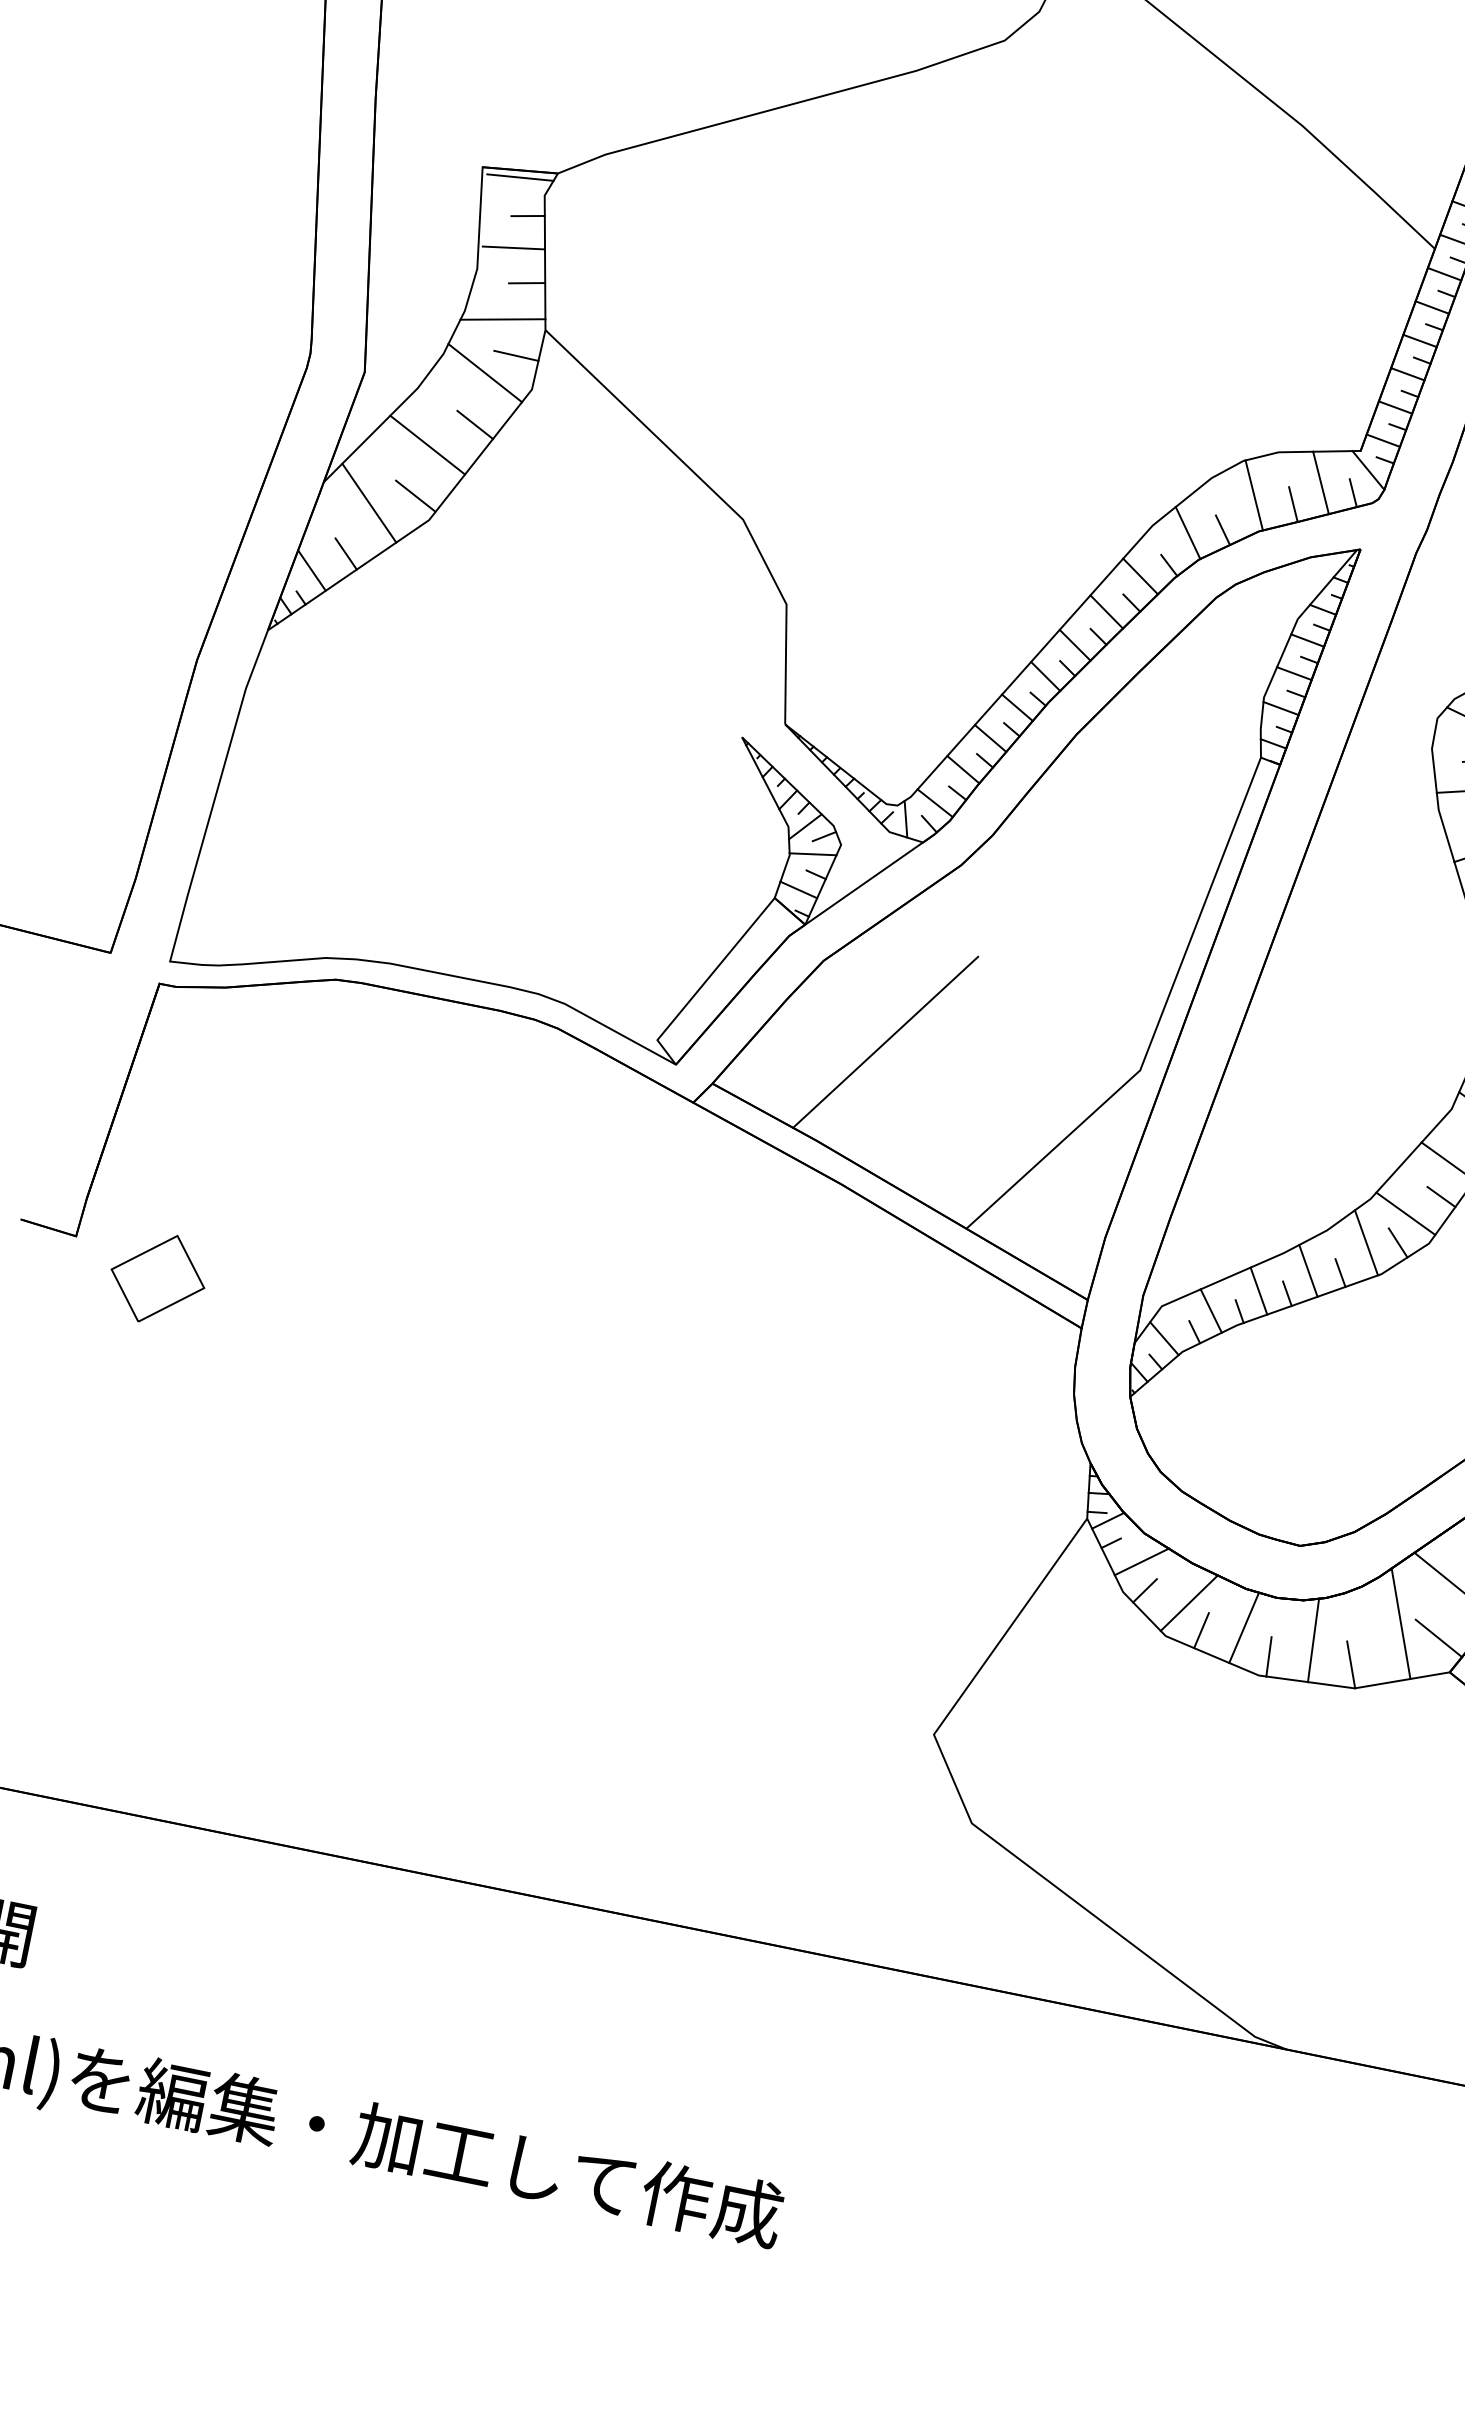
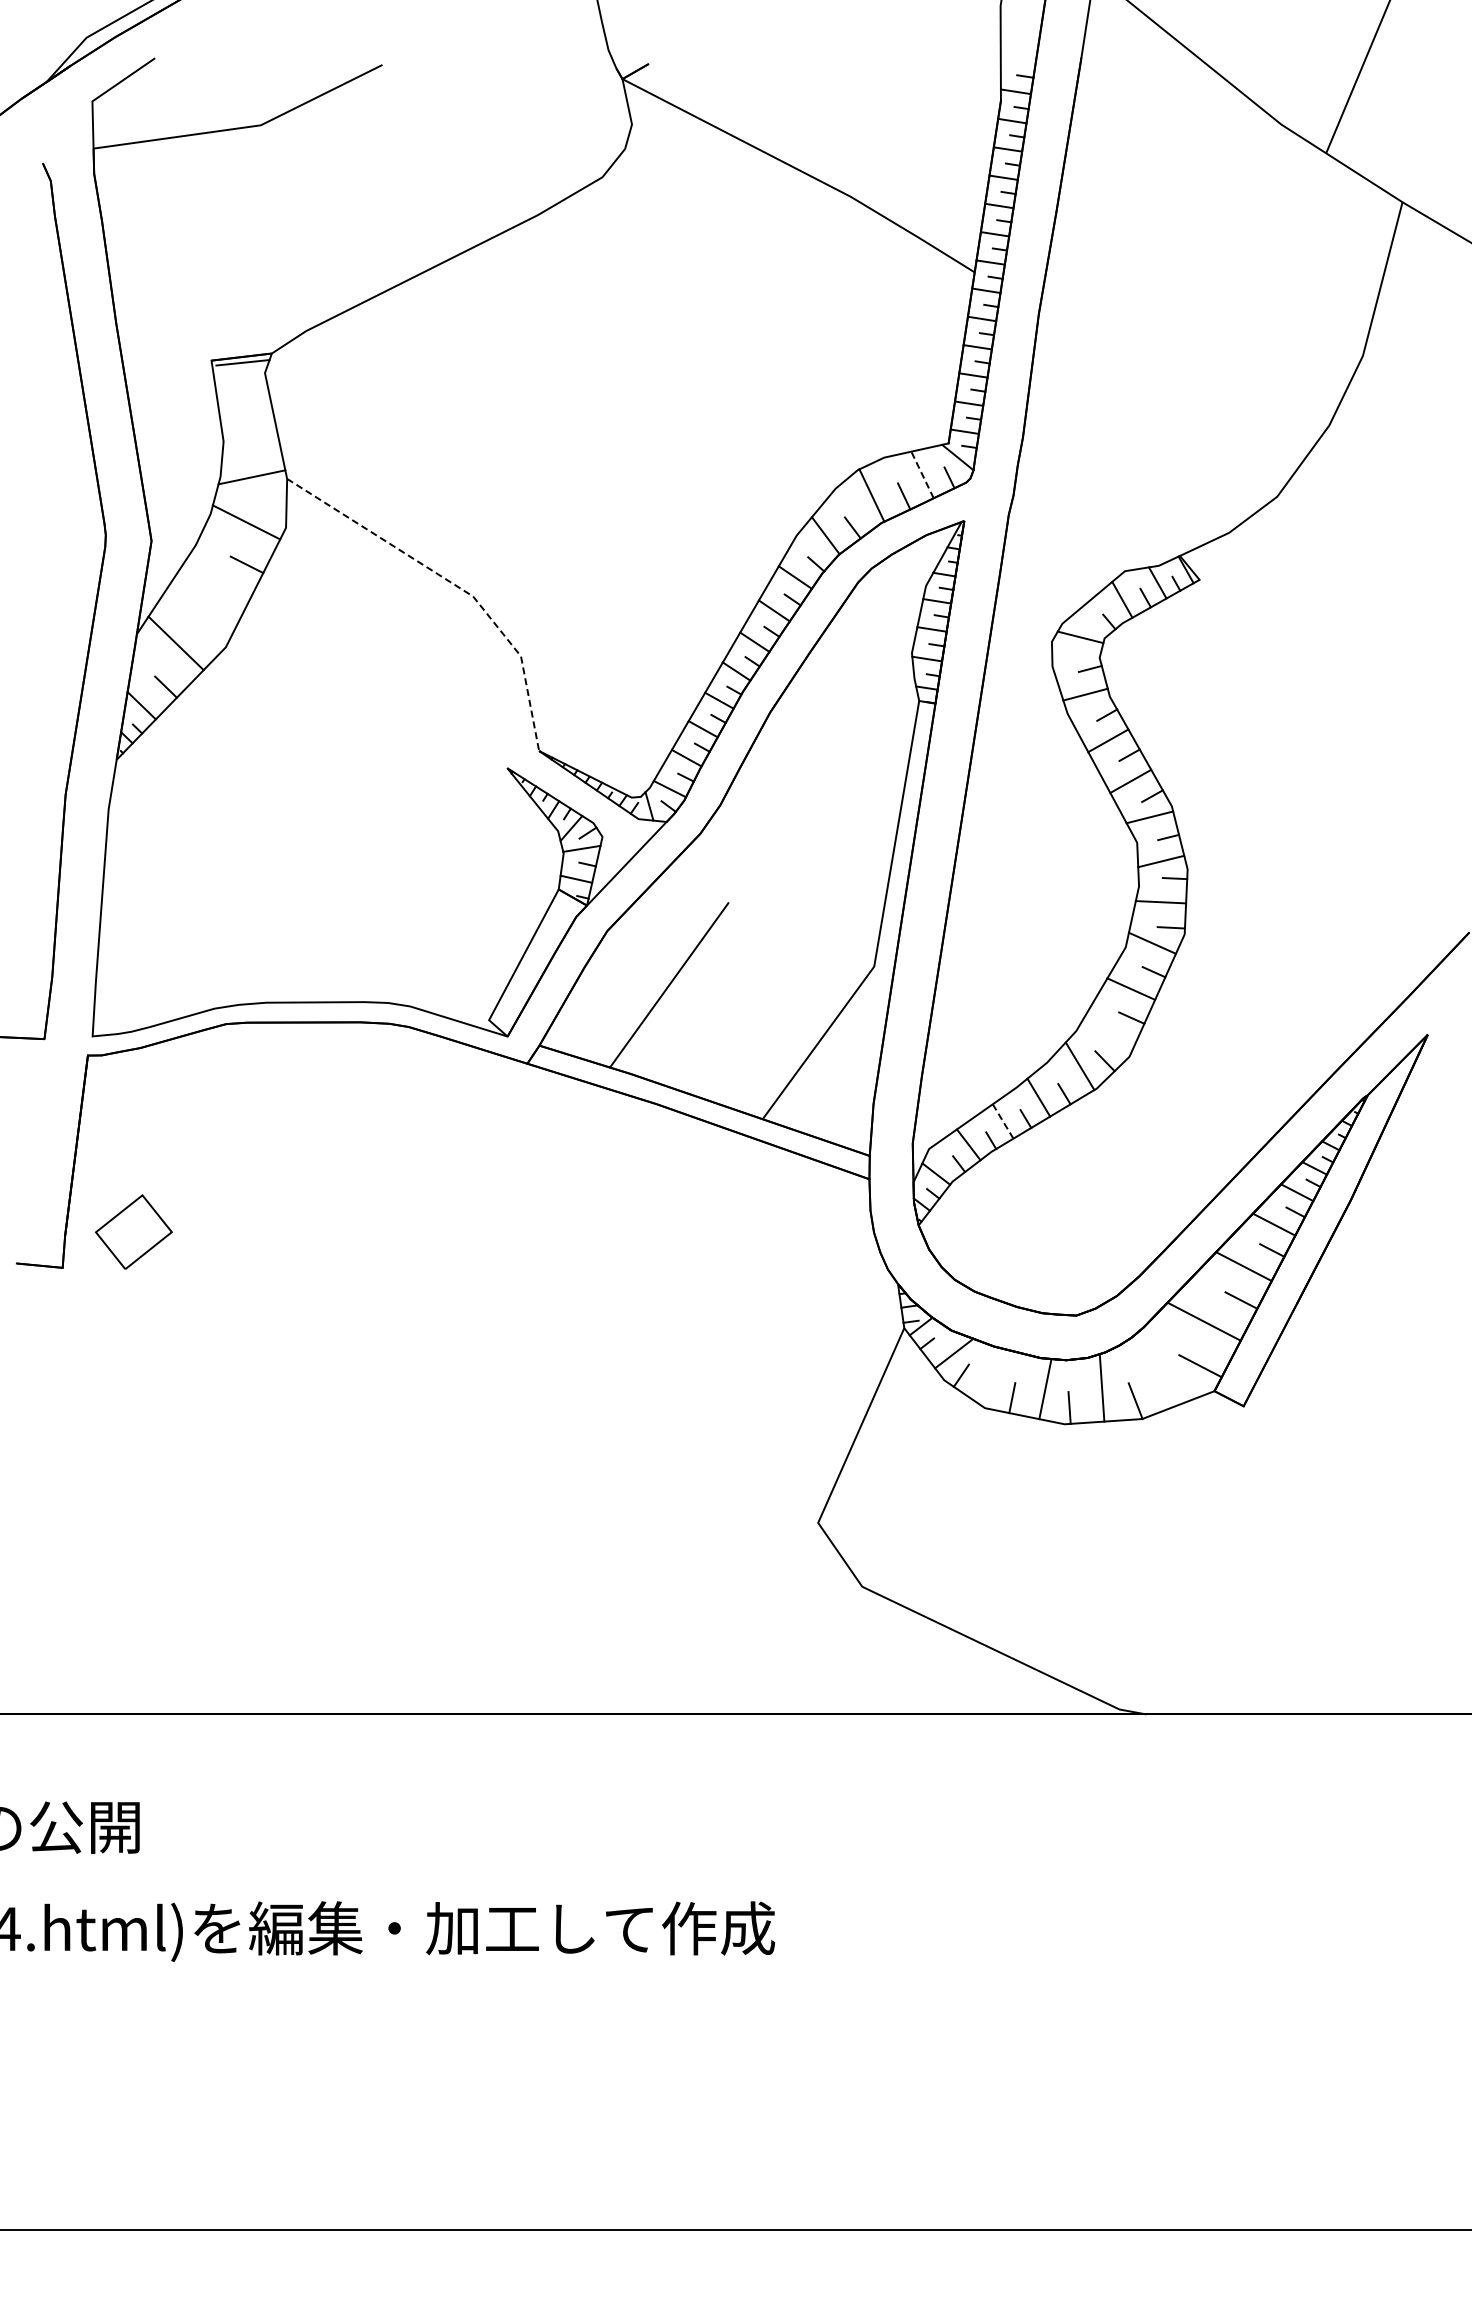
line: (528, 215) -> (255, 391), removed
line: (513, 248) -> (248, 419), removed
line: (526, 282) -> (264, 444), removed
line: (516, 355) -> (268, 503), removed
line: (427, 445) -> (212, 588), removed
line: (1321, 482) -> (922, 474), solid -> dashed
line: (415, 496) -> (211, 630), removed
line: (723, 500) -> (454, 584), solid -> dashed
line: (1406, 1213) -> (1106, 1036), removed
part: (157, 1277) -> (133, 1231), moved
line: (1258, 1290) -> (1002, 1121), solid -> dashed
line: (1189, 1603) -> (998, 1378), removed
line: (1401, 1623) -> (1168, 1360), removed

